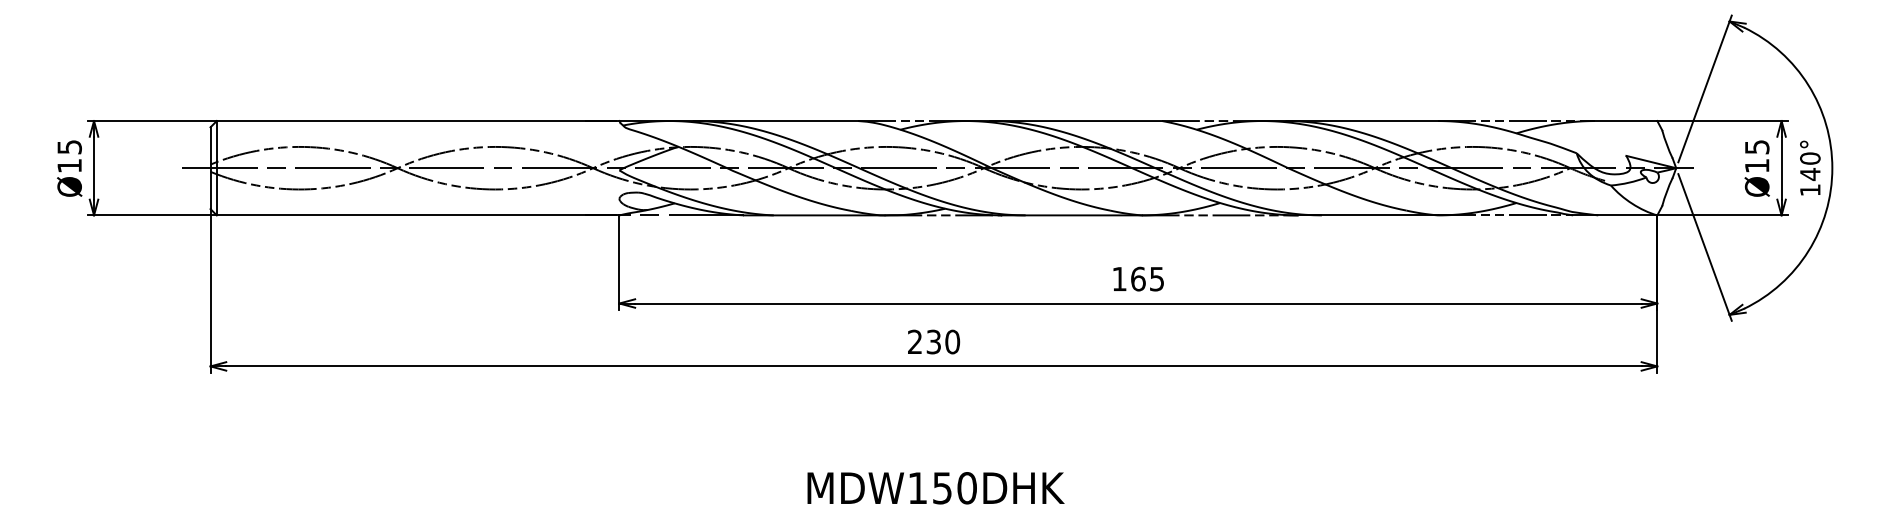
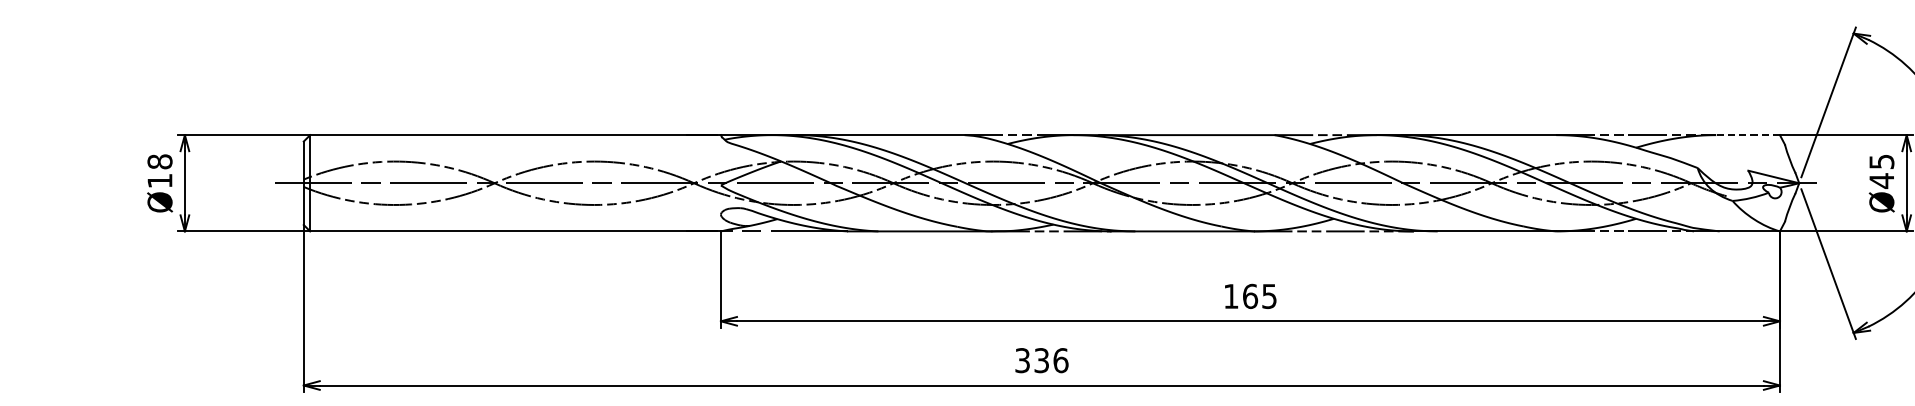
line: (1625, 121) -> (1747, 135), solid -> dashed
text: (69, 146) -> (159, 161), Ø15 -> Ø18
text: (1757, 165) -> (1882, 180), Ø15 -> Ø45
text: (934, 341) -> (1042, 360), 230 -> 336

